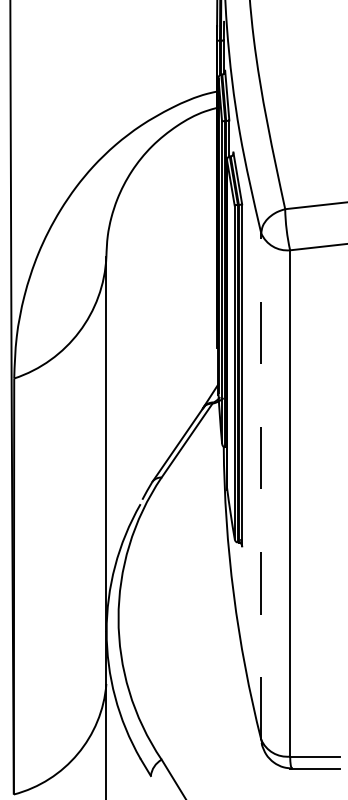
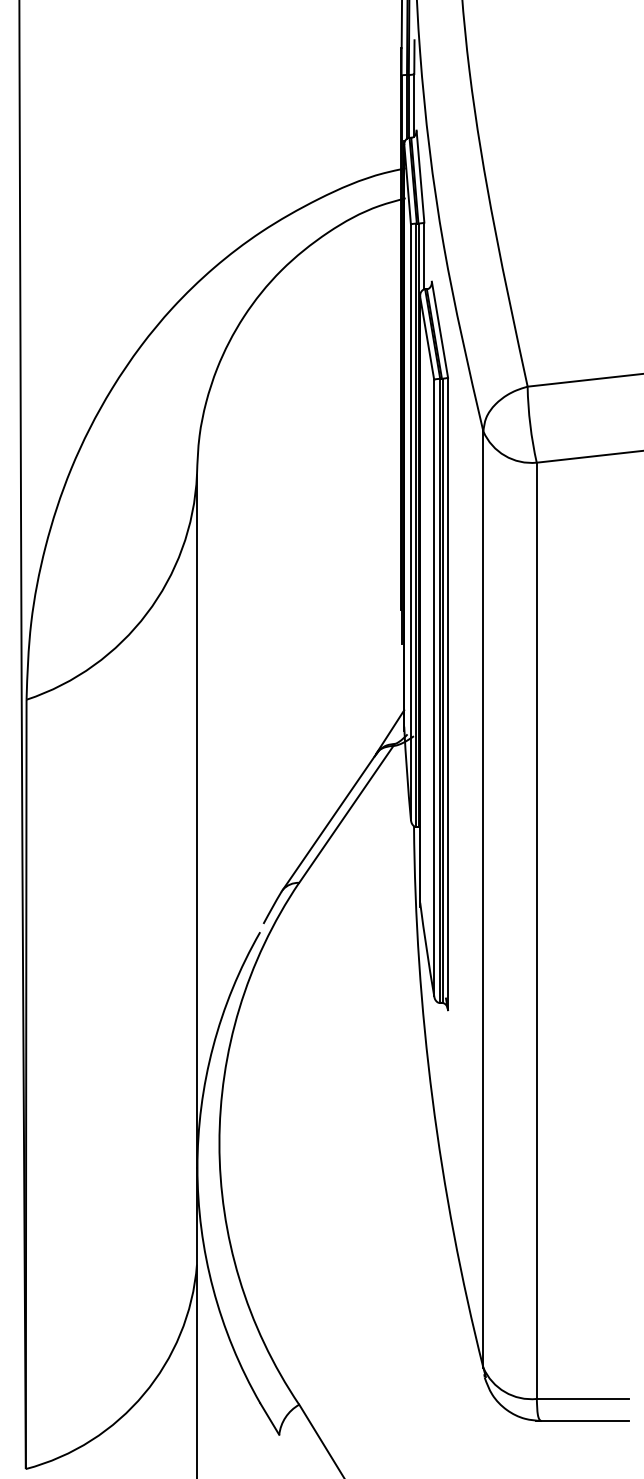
line: (261, 486) -> (483, 899), dashed -> solid

